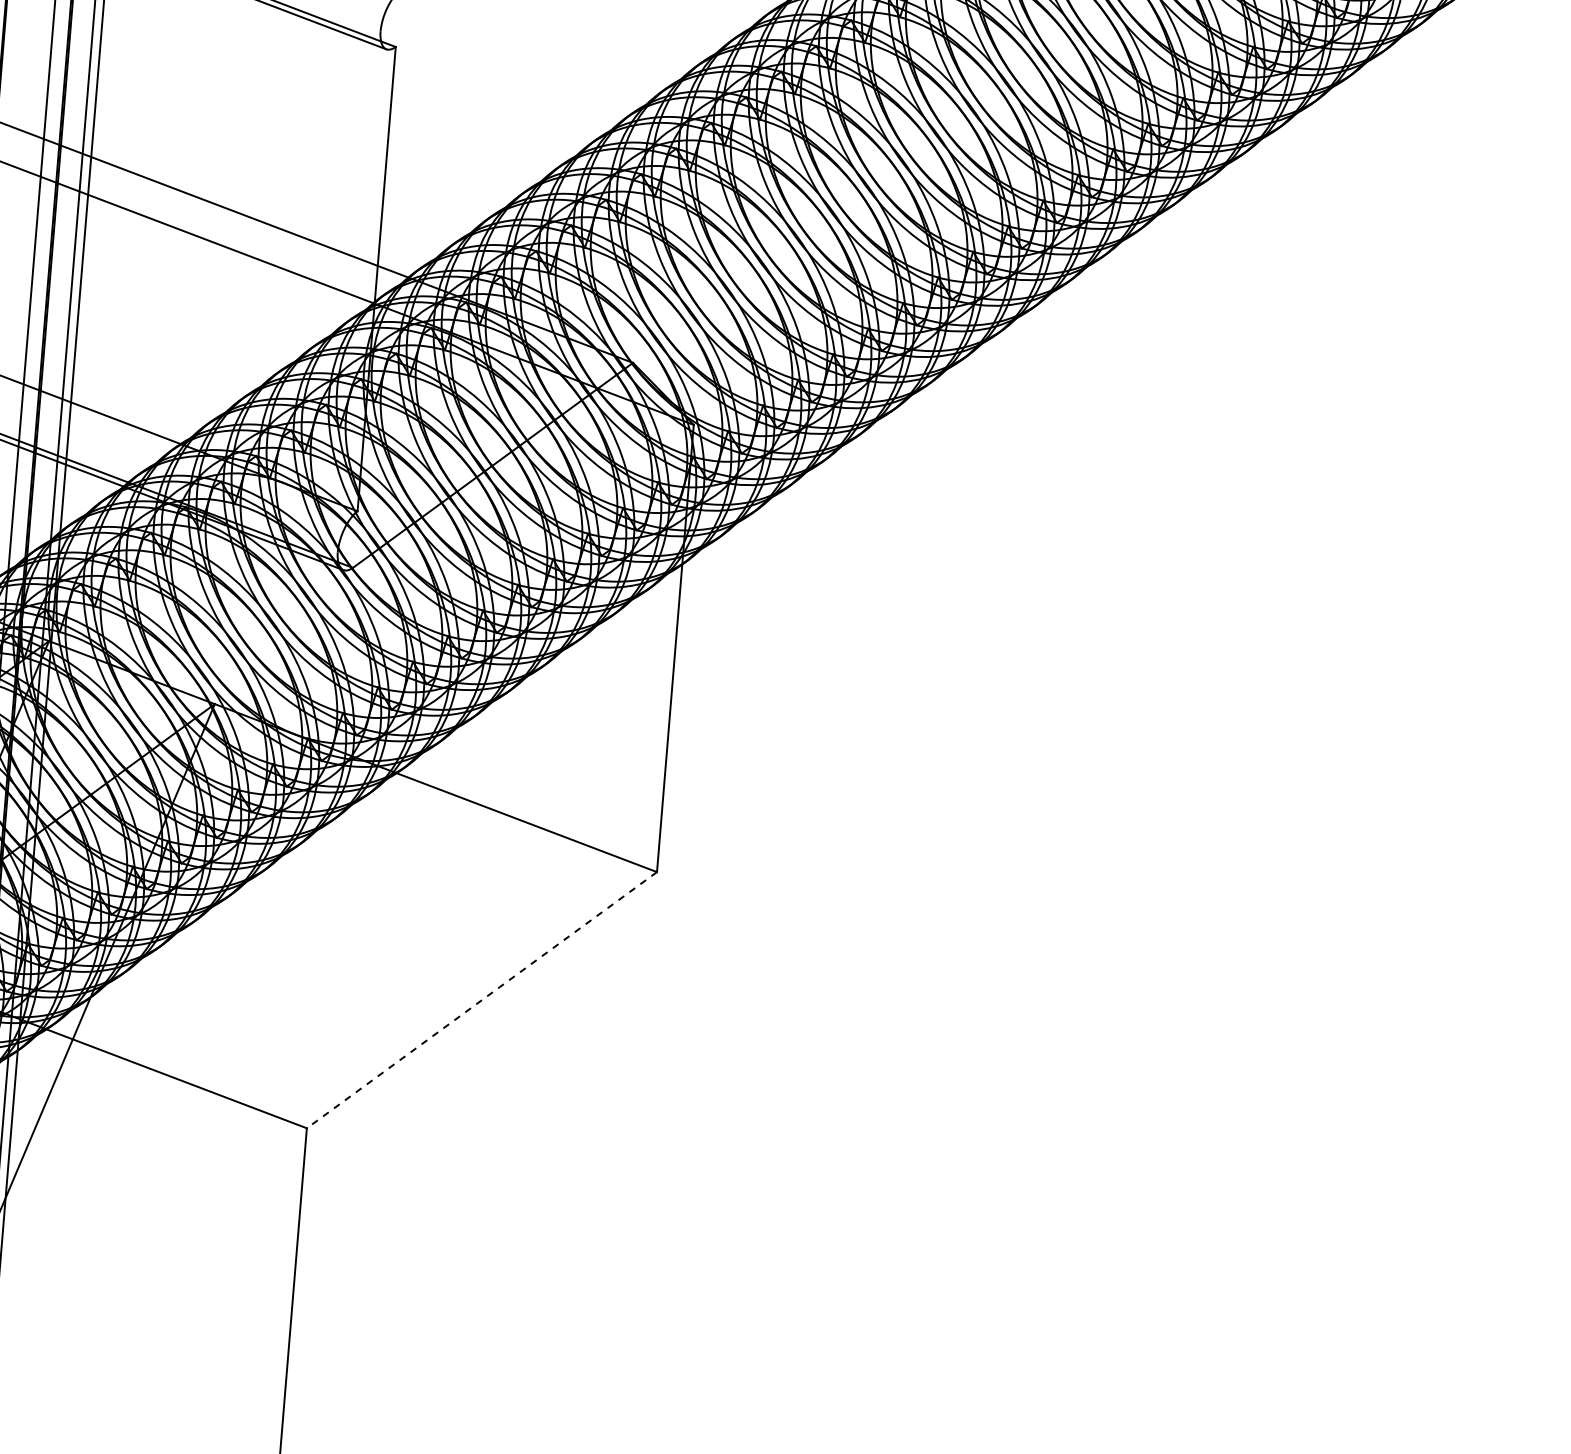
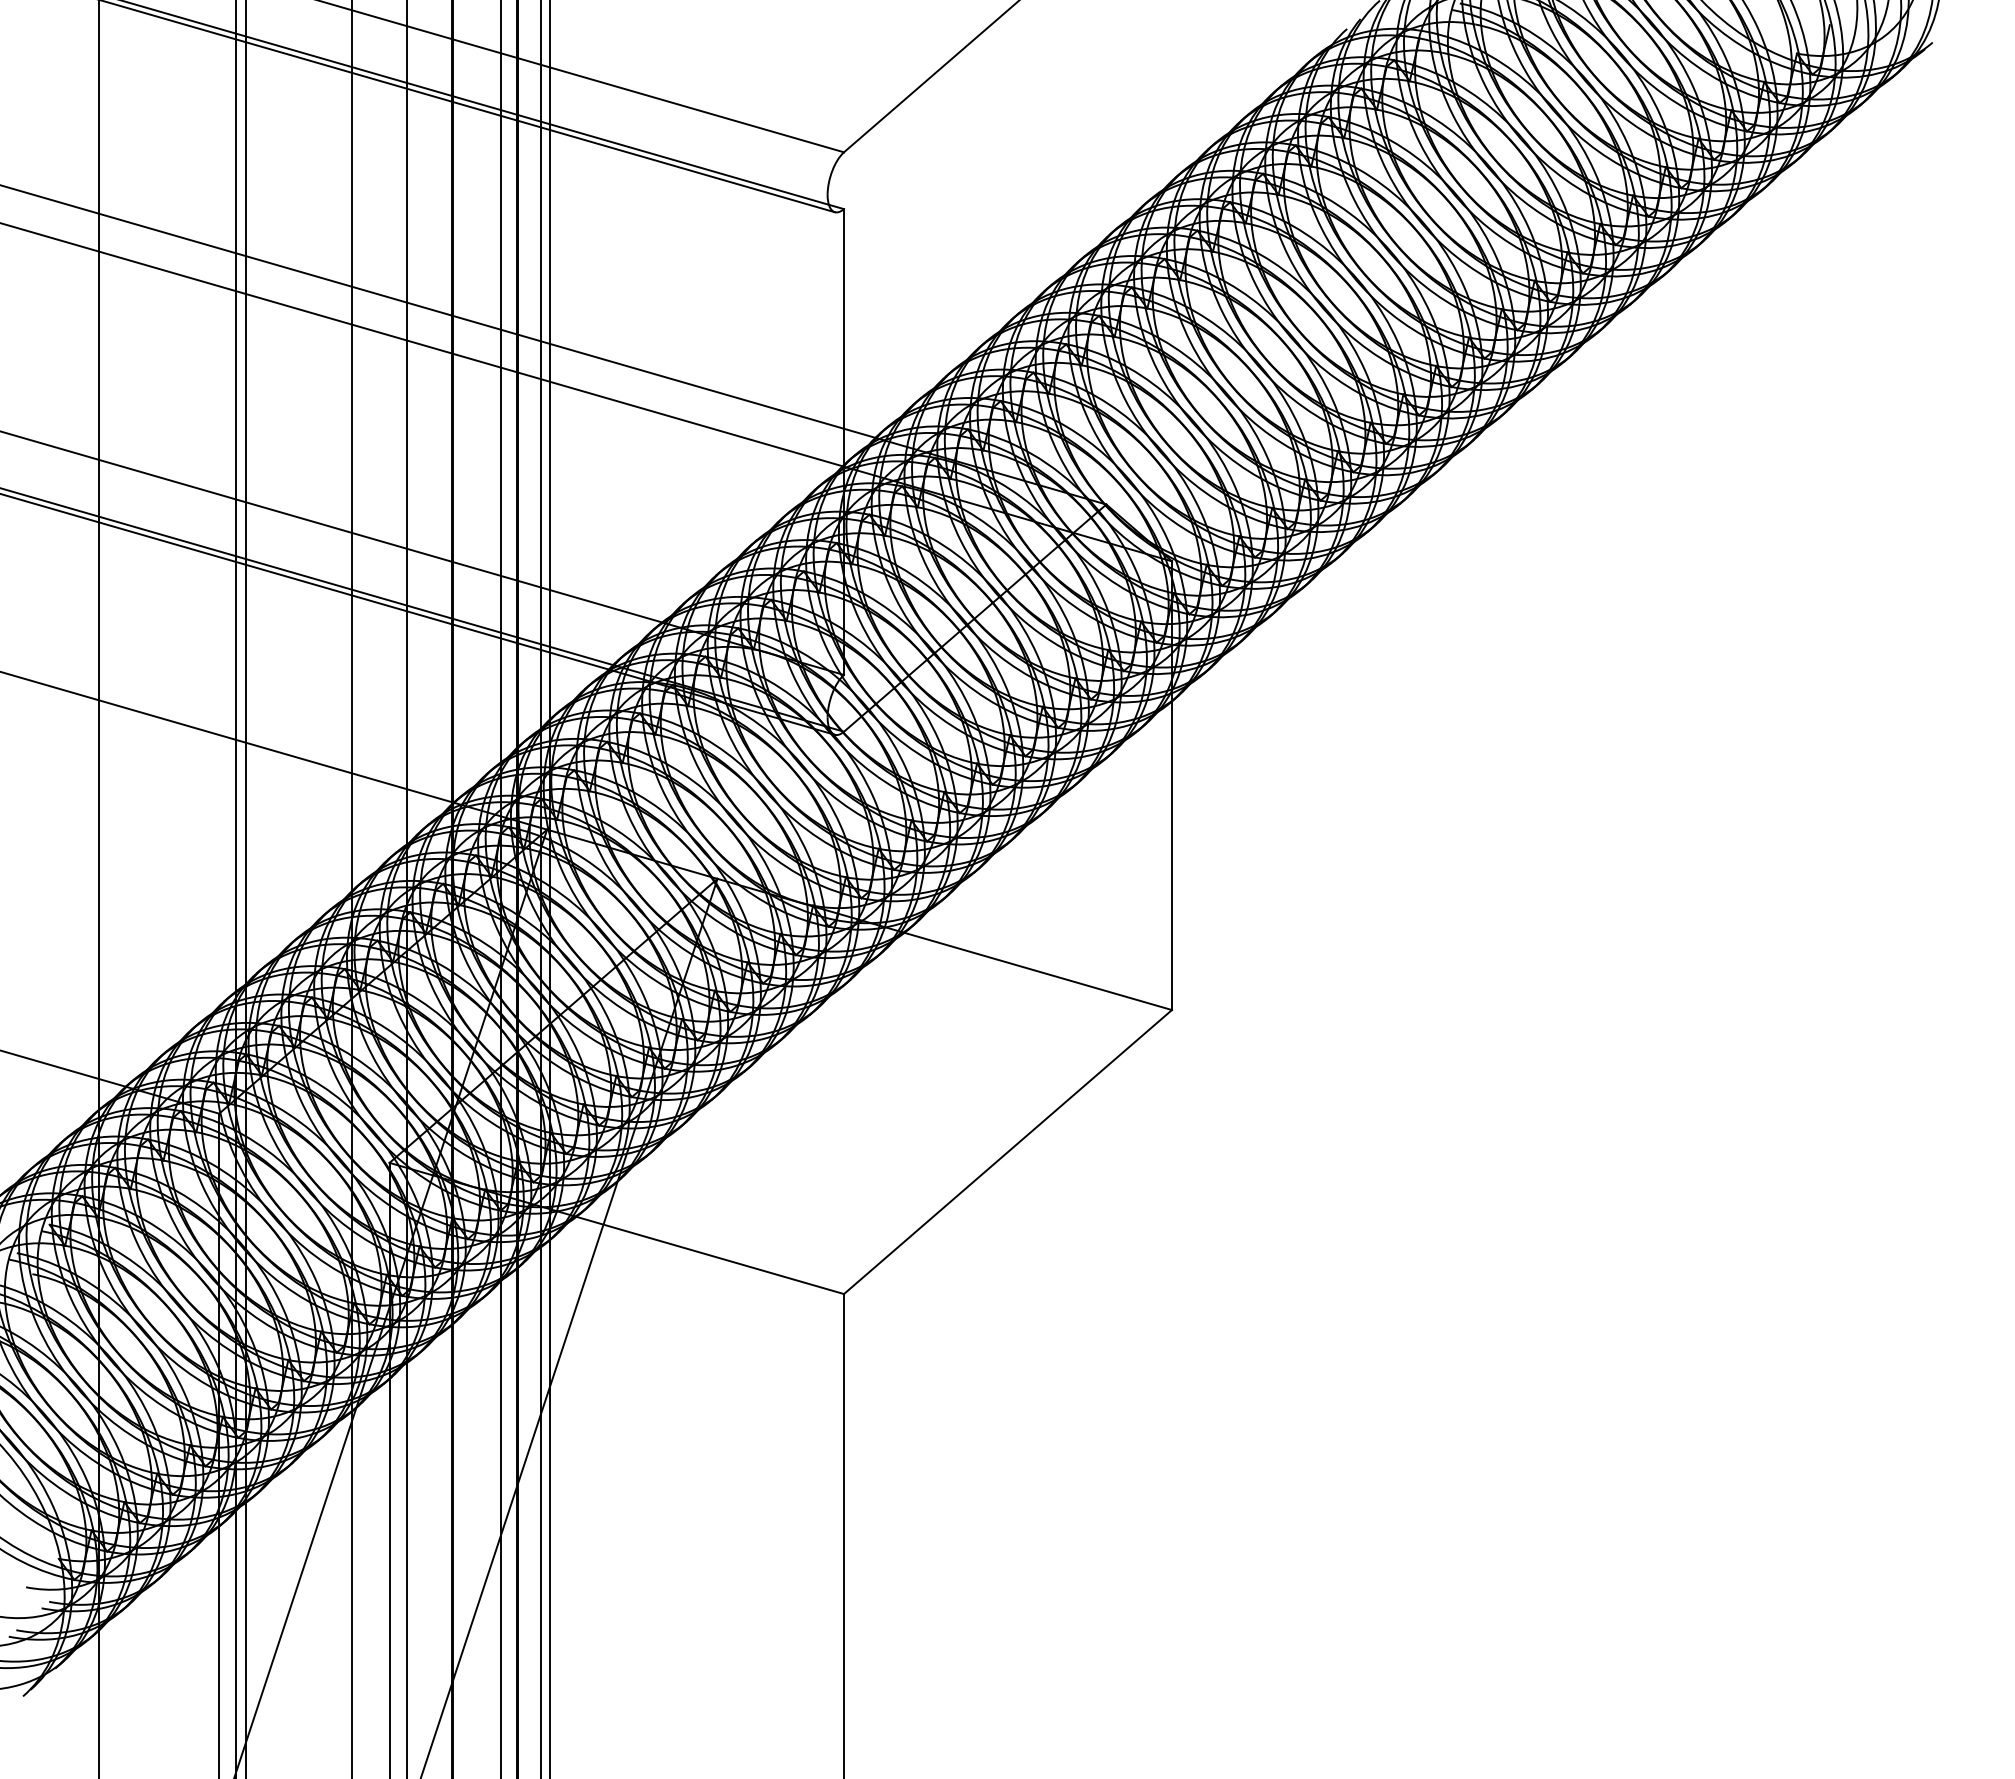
line: (481, 1000) -> (1007, 1152), dashed -> solid

